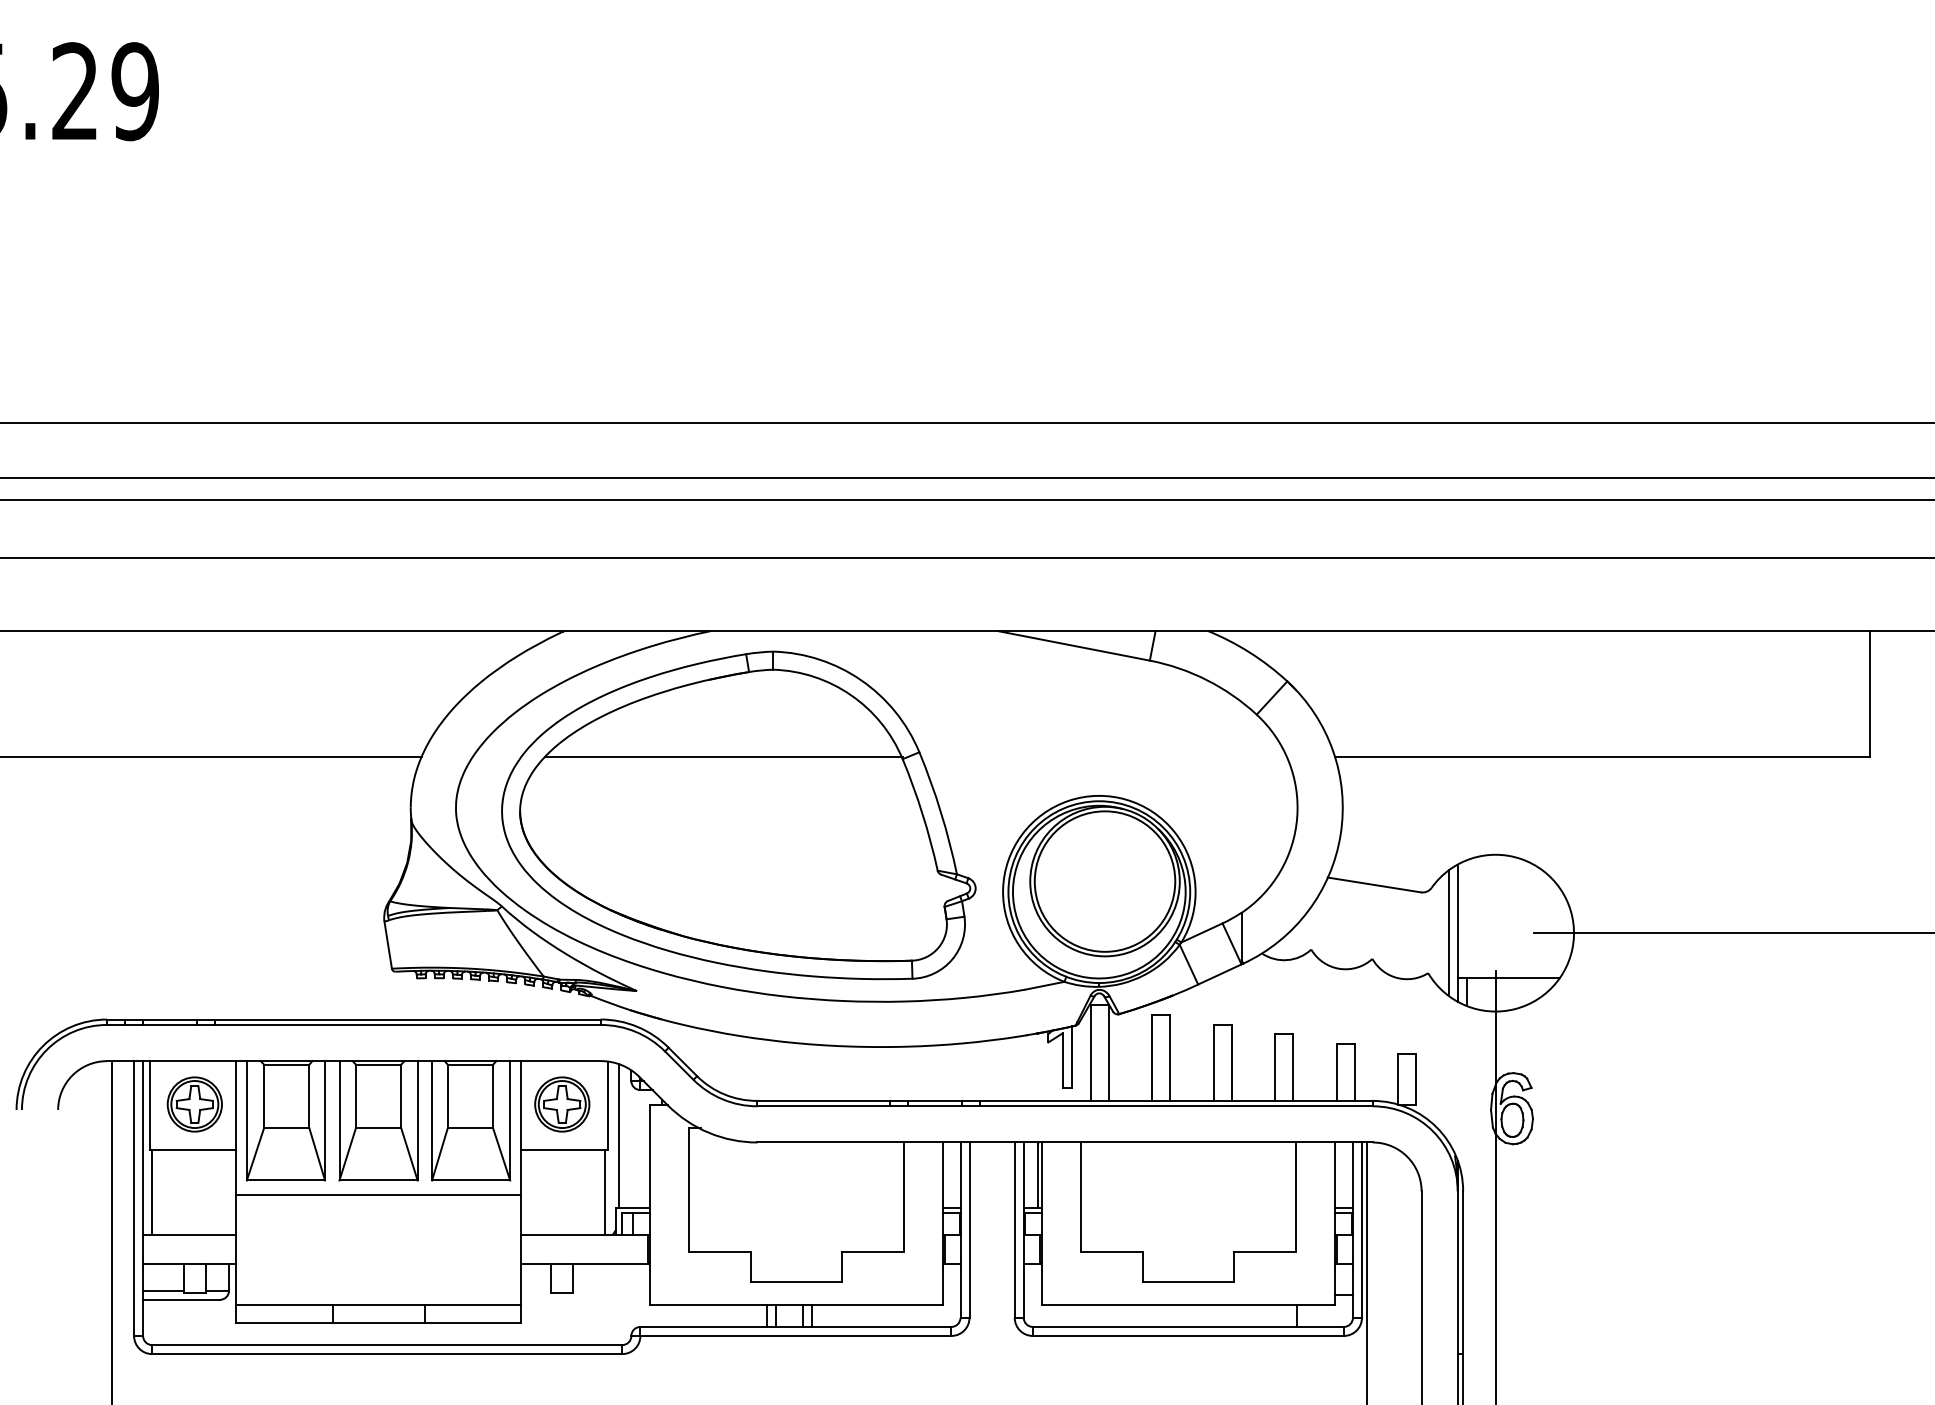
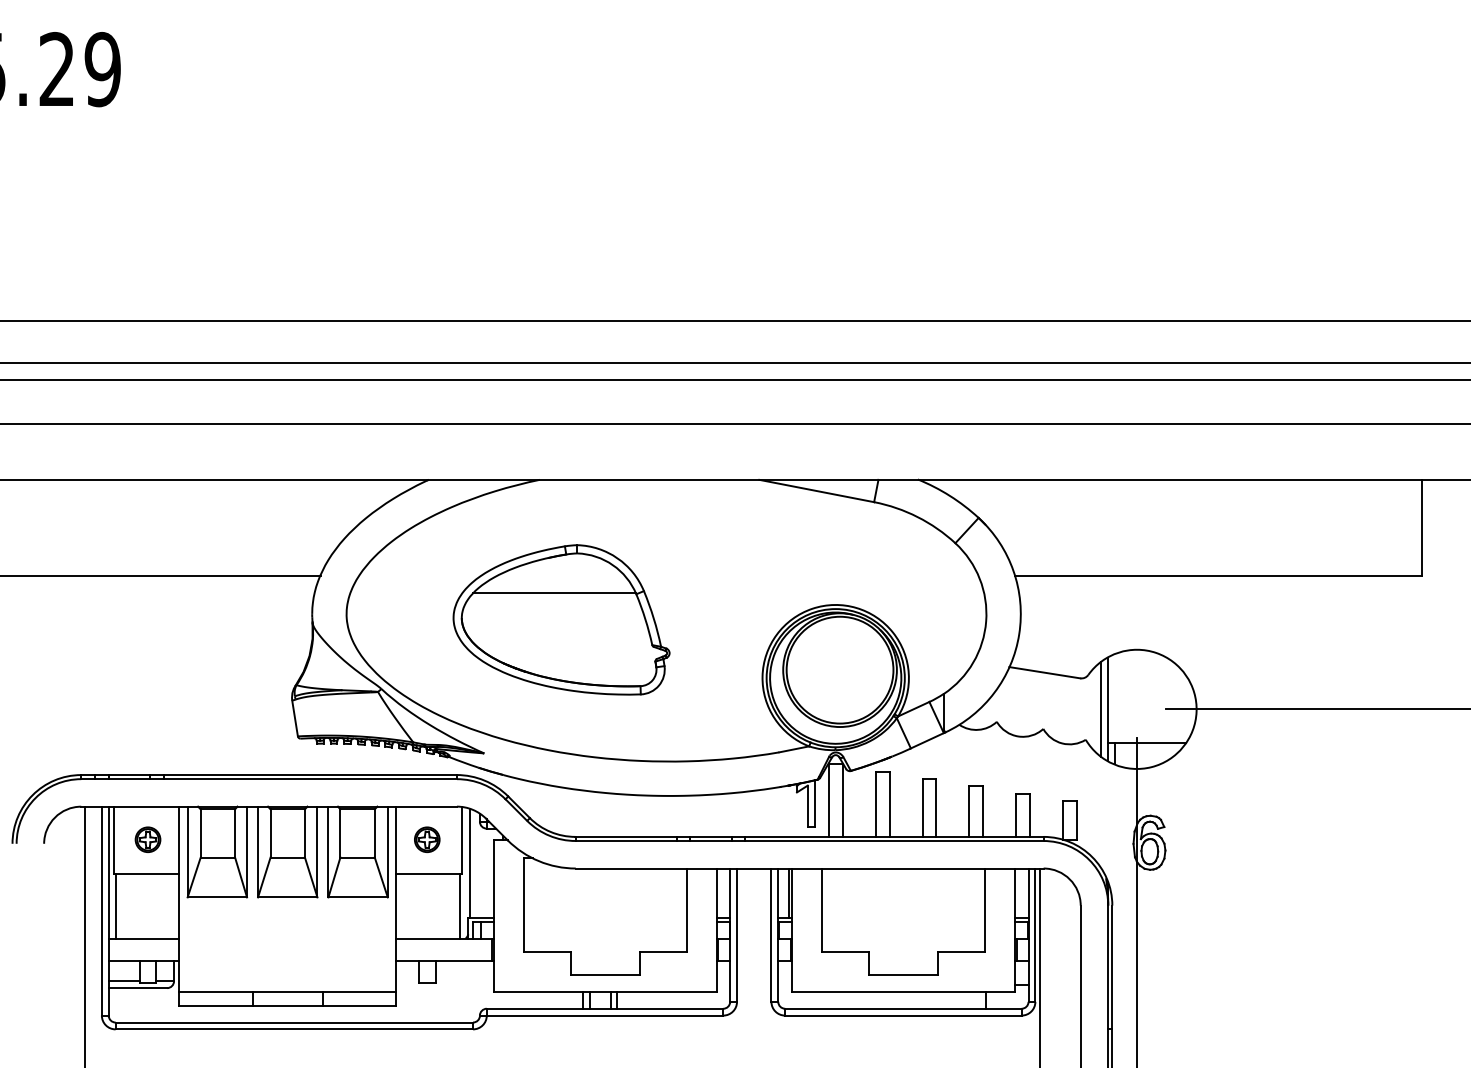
part: (738, 814) -> (561, 619), size x0.6
part: (194, 1104) -> (147, 839), size x0.6
part: (561, 1104) -> (426, 839), size x0.6
line: (378, 1195) -> (287, 908), removed

